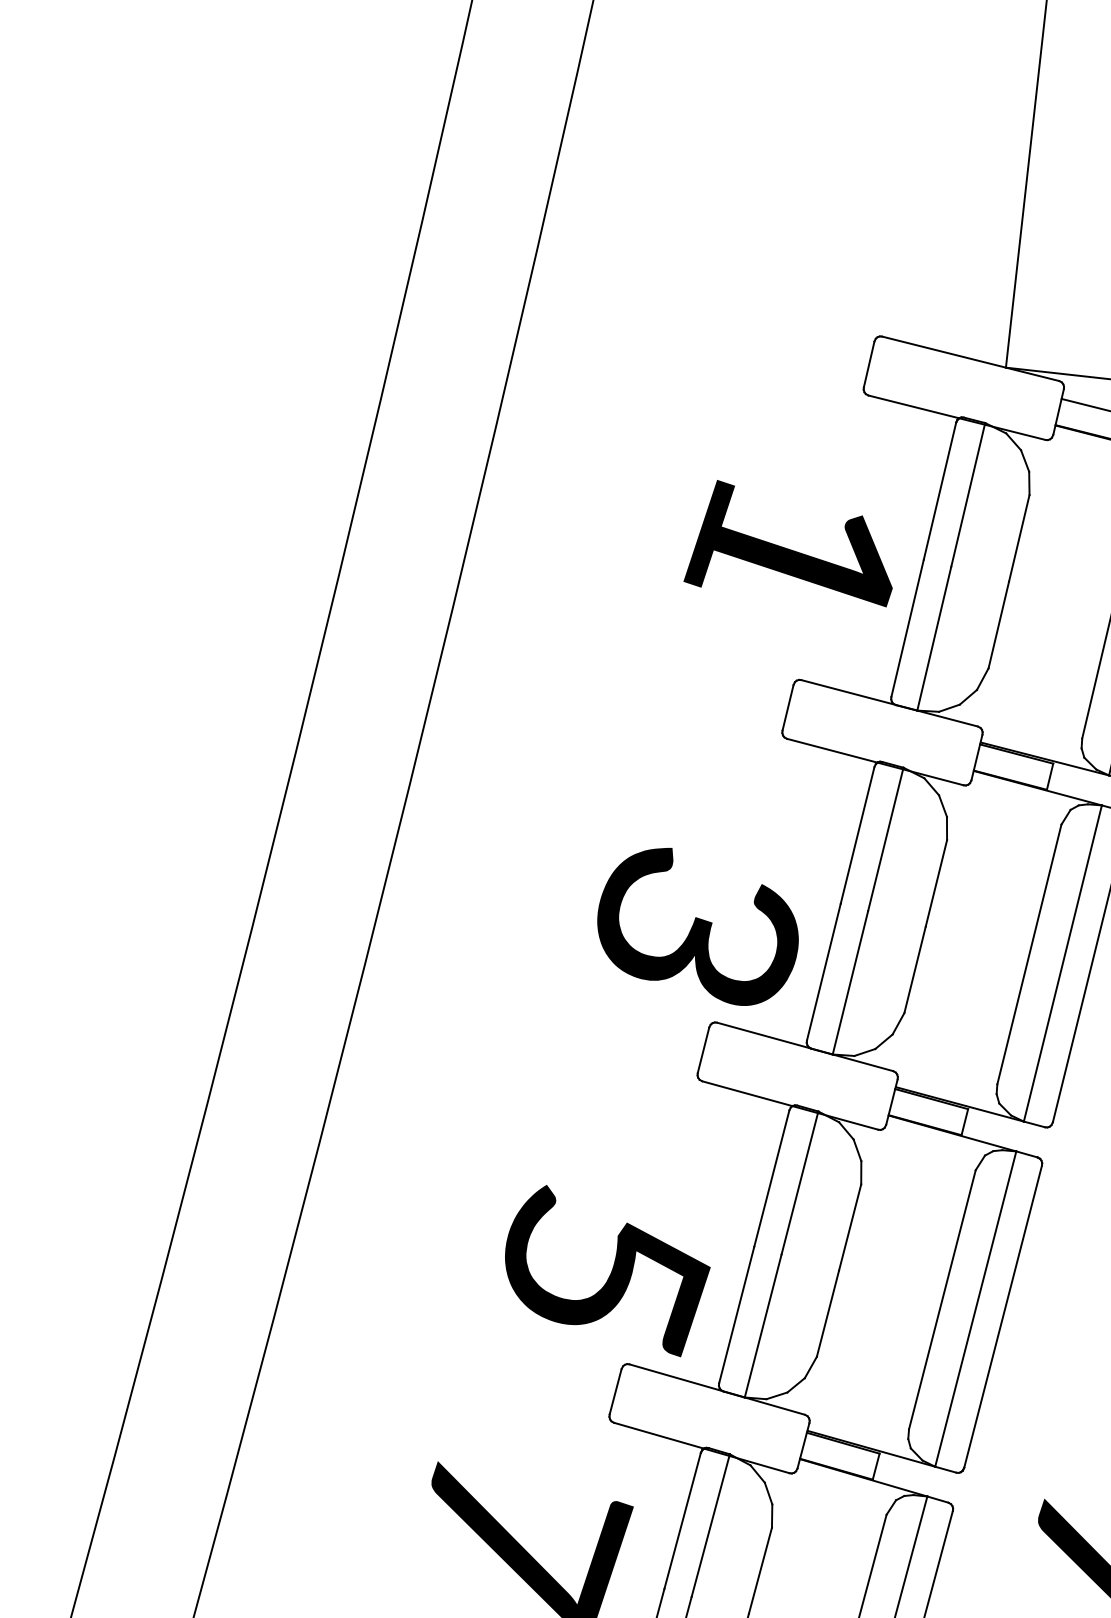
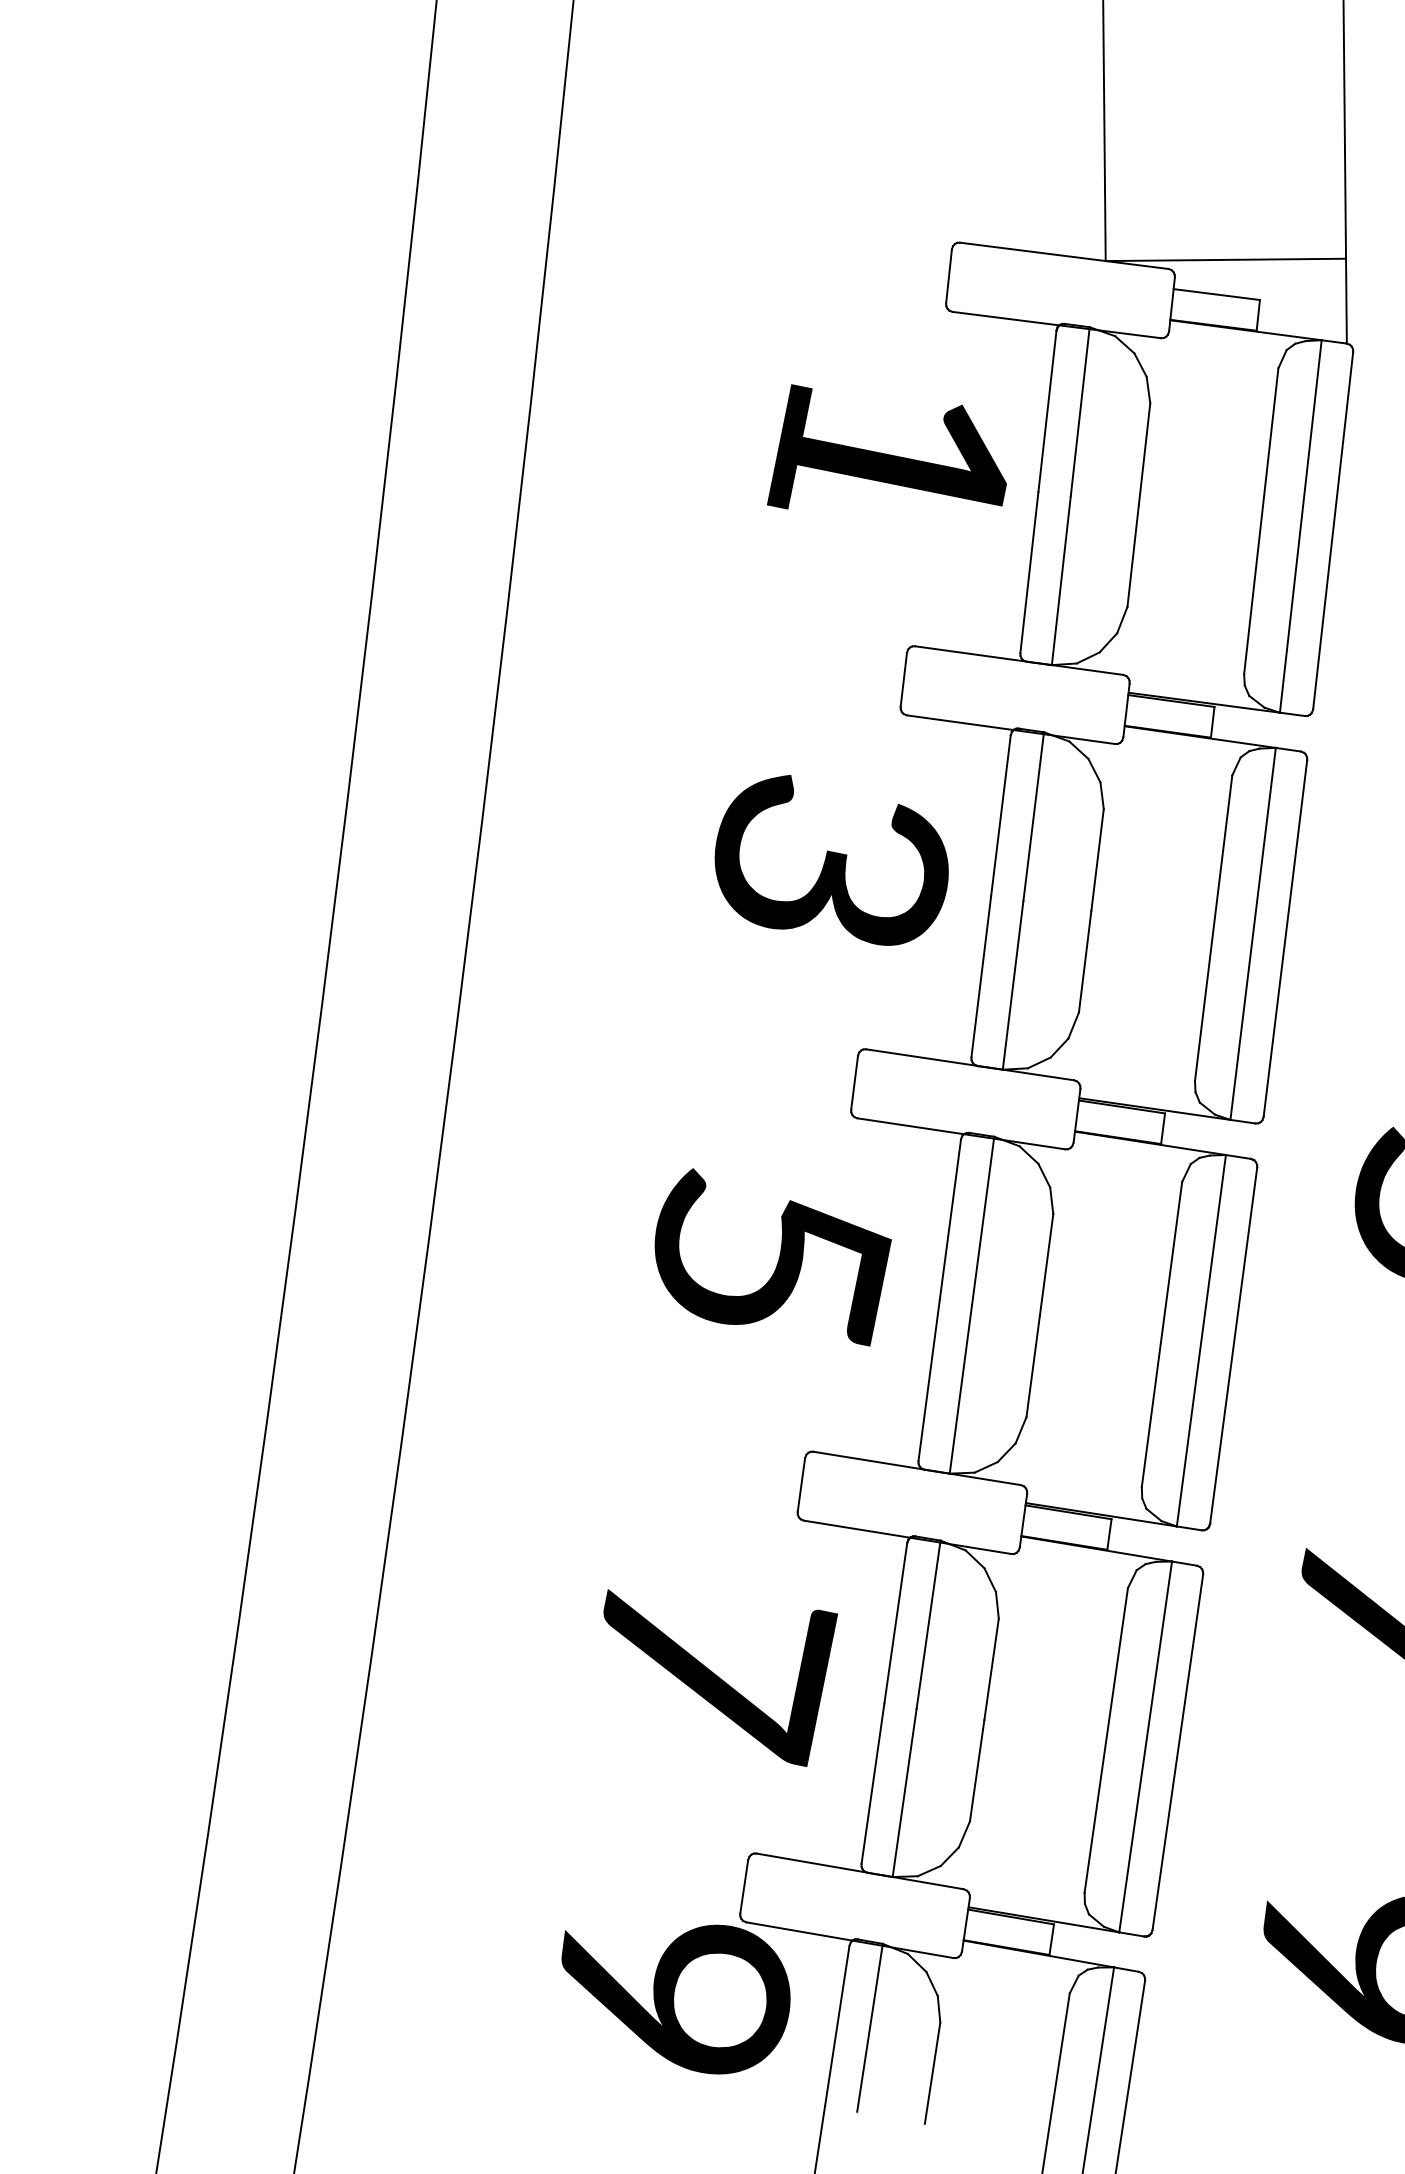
text: (792, 543) -> (886, 446), moved
text: (698, 925) -> (831, 859), moved
text: (605, 1270) -> (772, 1257), moved

